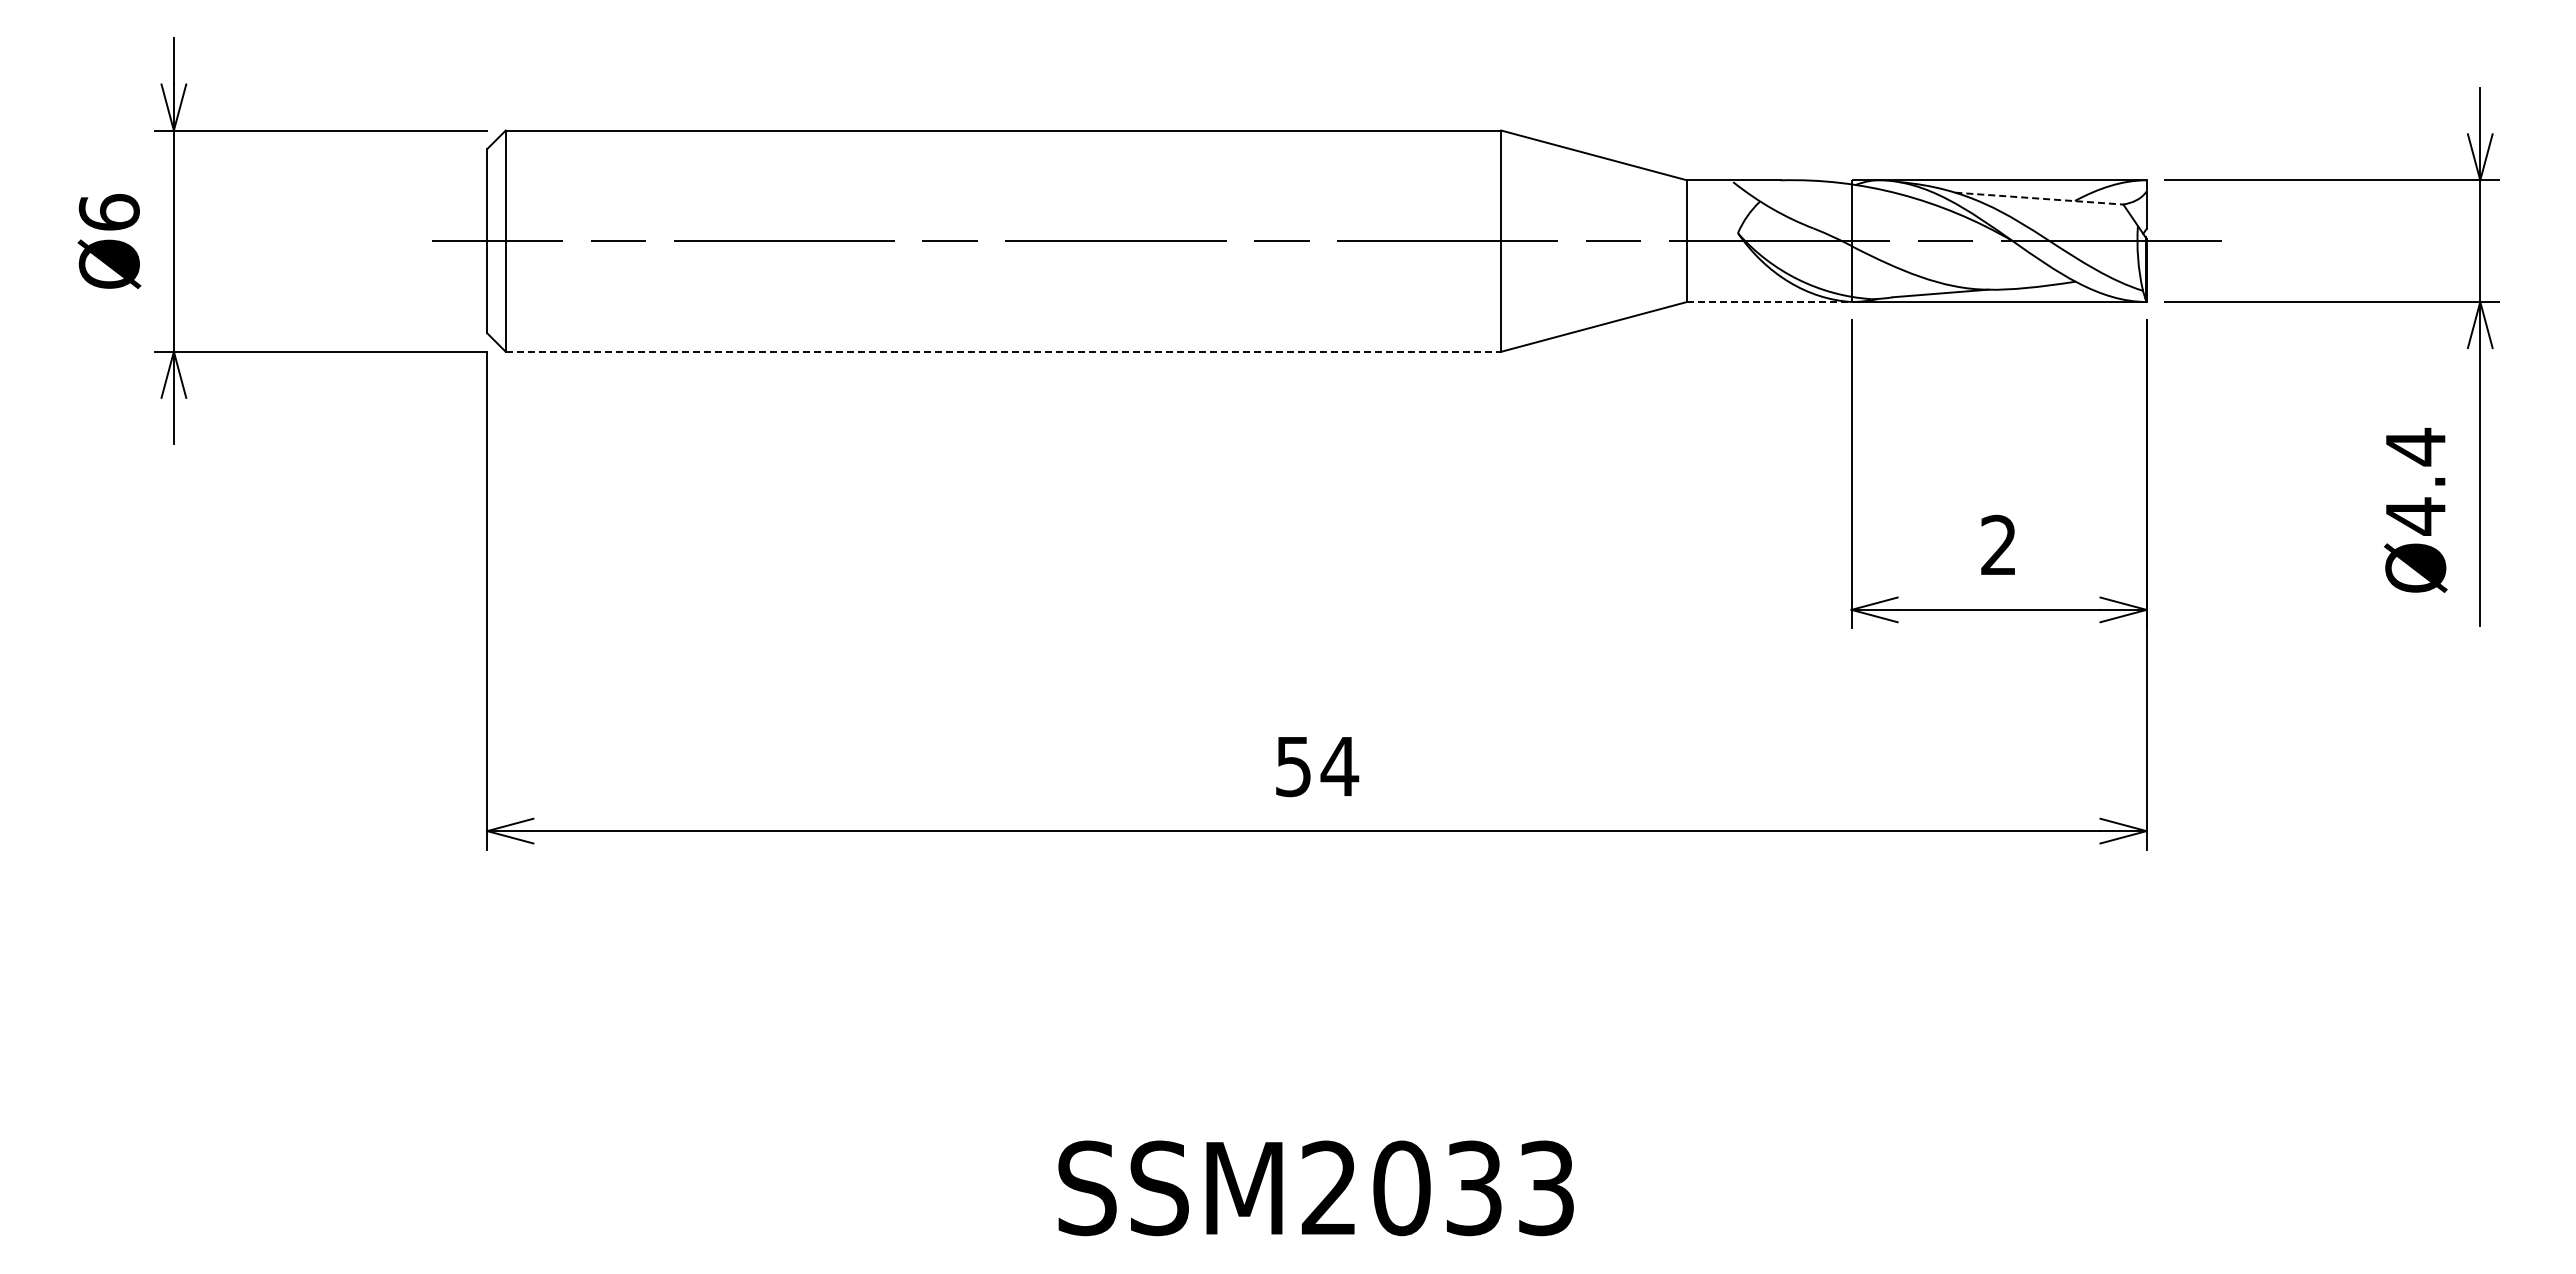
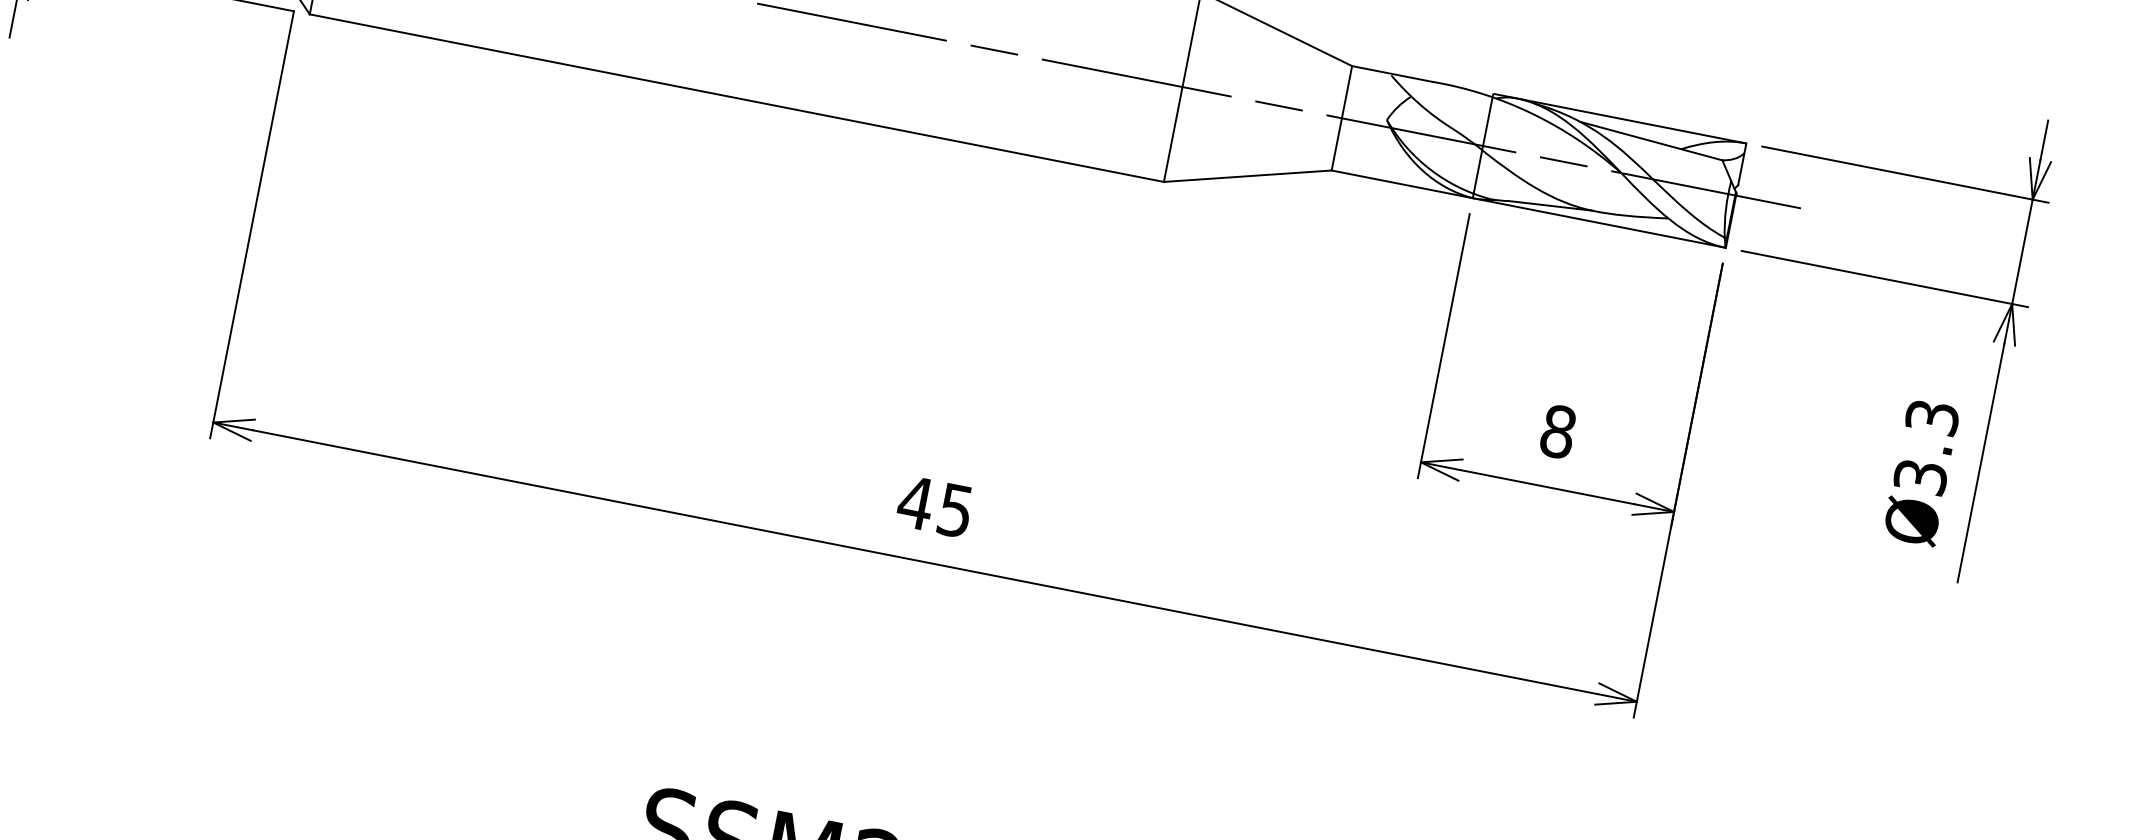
line: (2039, 198) -> (1651, 141), dashed -> solid
line: (1769, 302) -> (1402, 184), dashed -> solid
line: (1003, 351) -> (736, 97), dashed -> solid
text: (2415, 481) -> (1926, 447), Ø4.4 -> Ø3.3
text: (1998, 544) -> (1558, 430), 2 -> 8
text: (1316, 767) -> (935, 507), 54 -> 45

